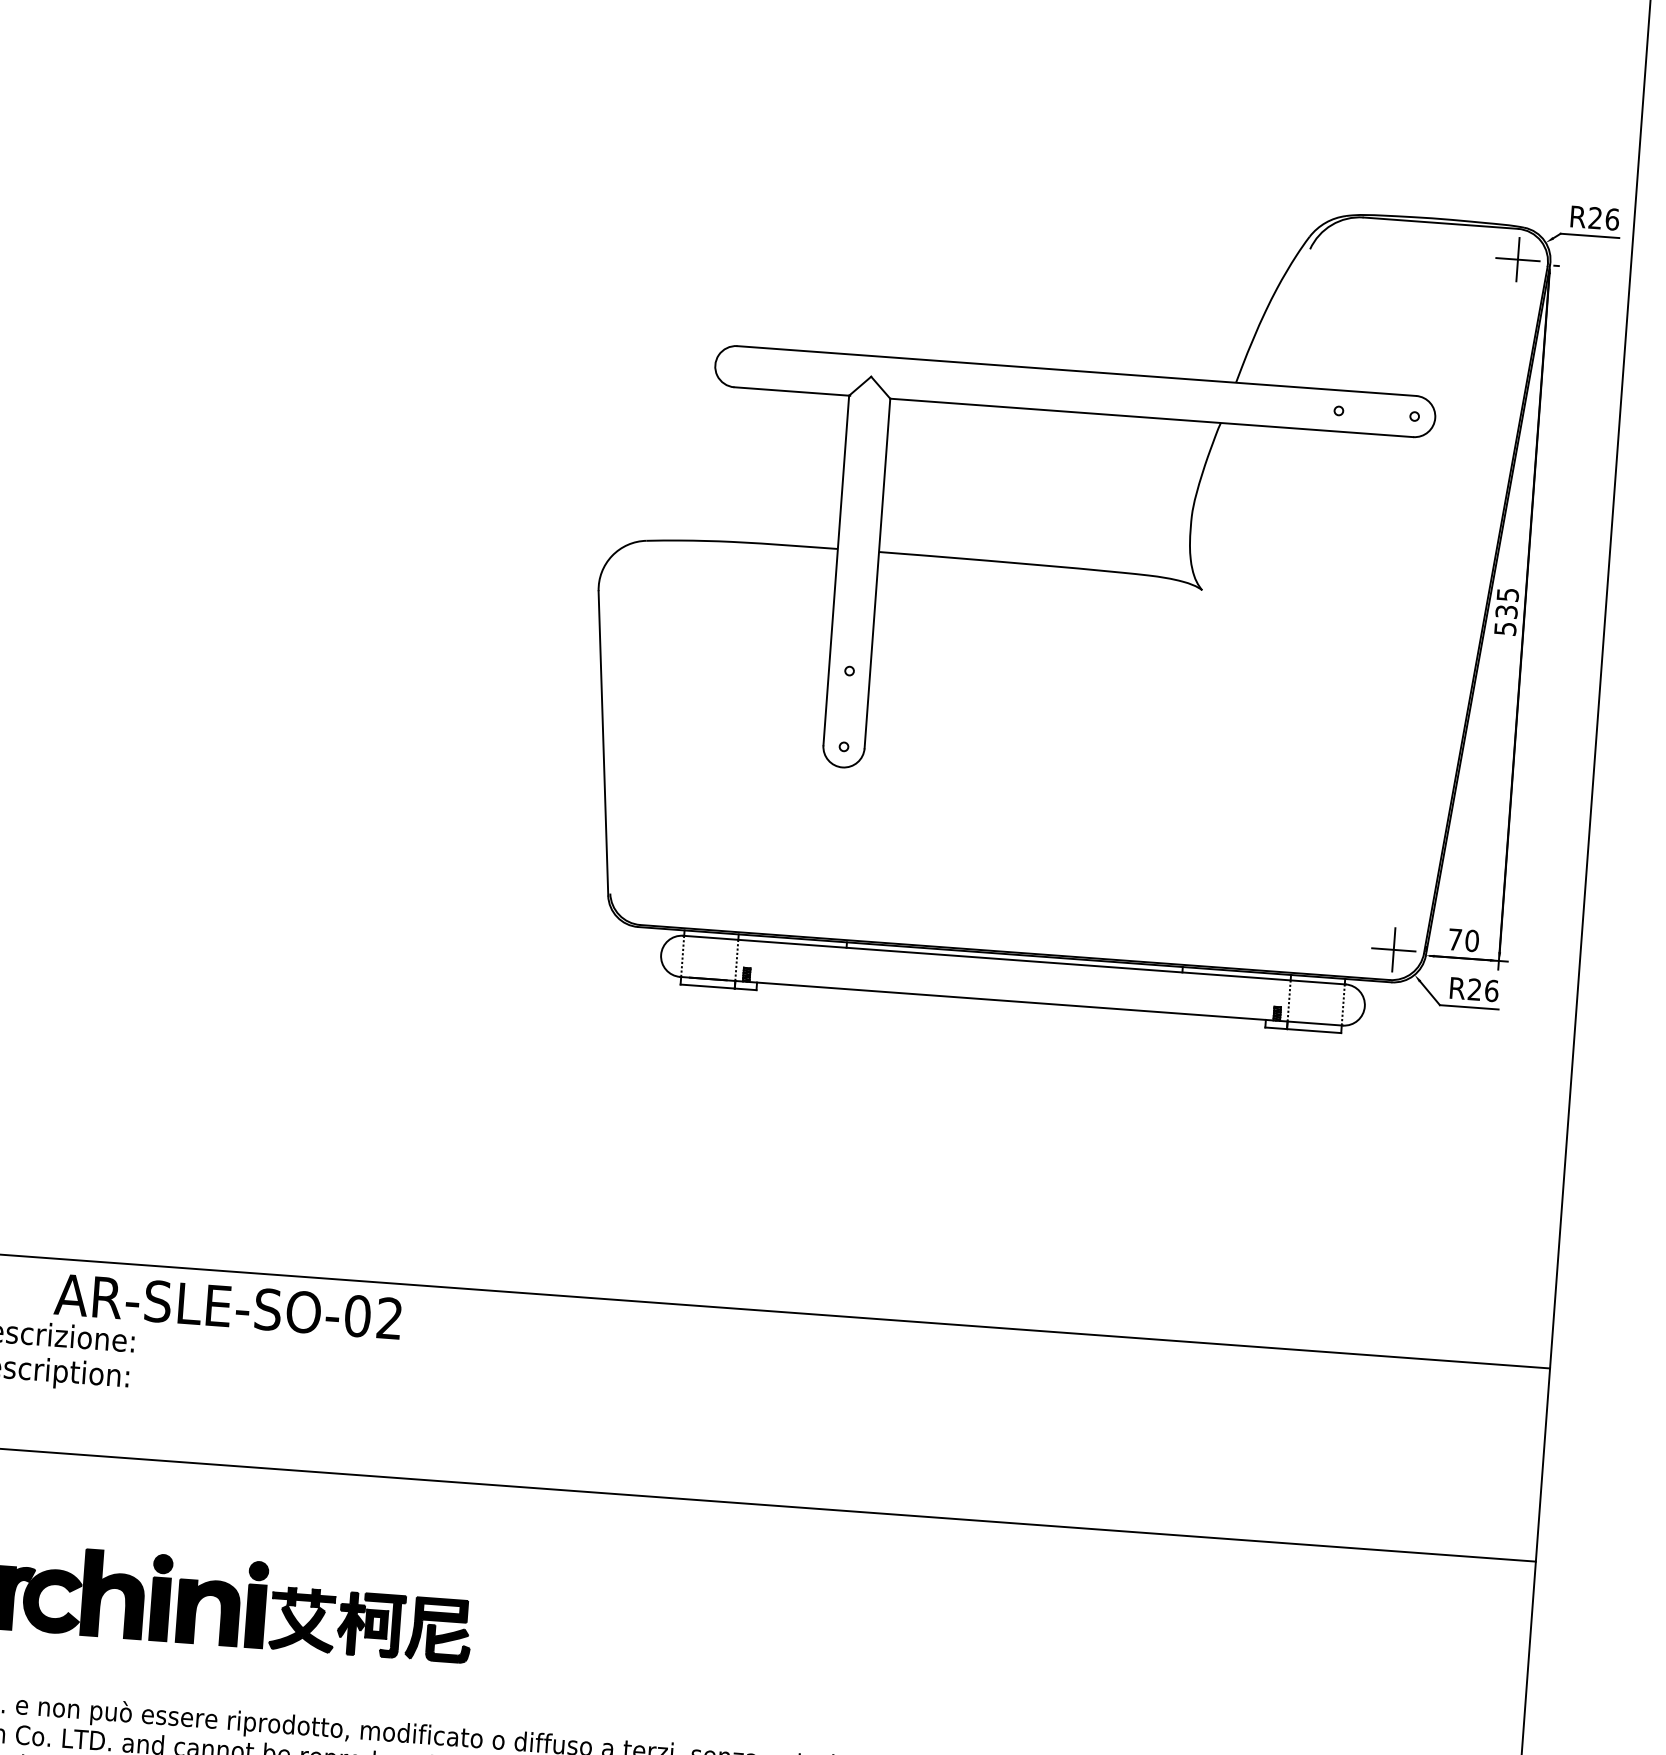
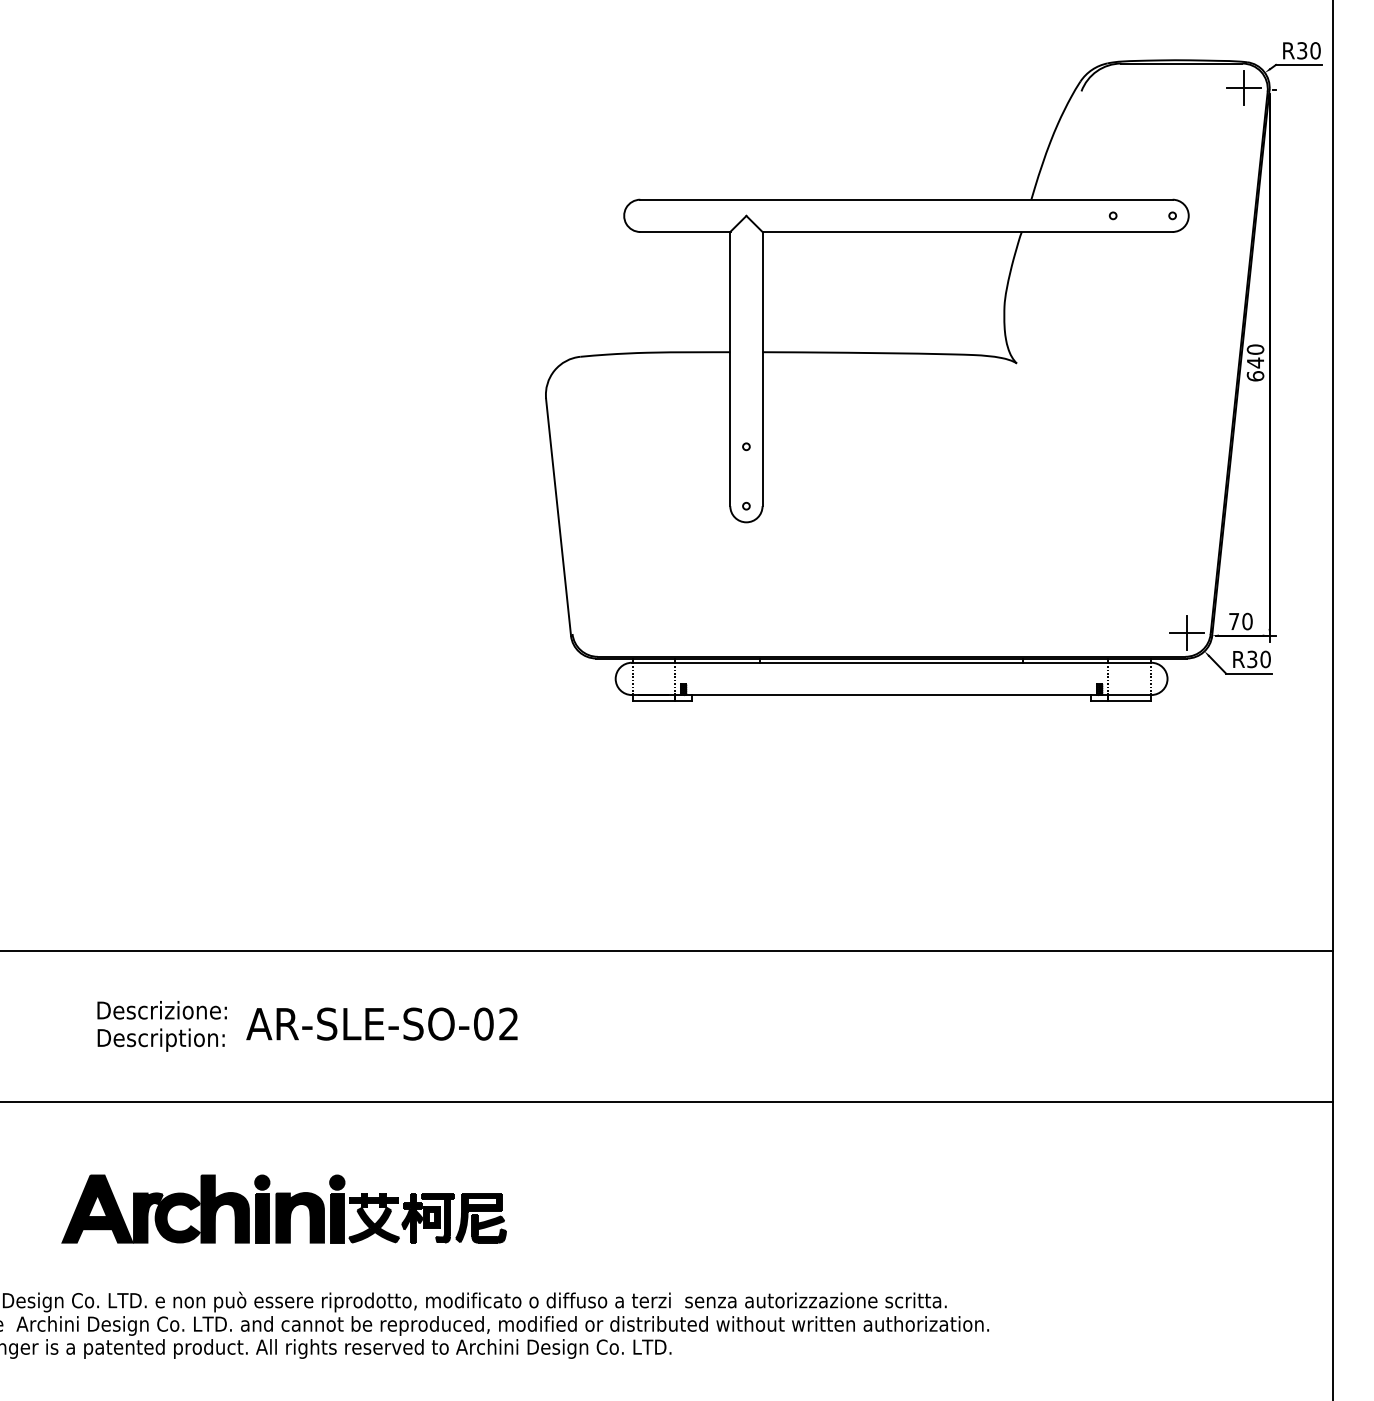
text: (1603, 218) -> (1308, 50), R26 -> R30
text: (1506, 611) -> (1255, 362), 535 -> 640
text: (1482, 990) -> (1258, 659), R26 -> R30
text: (227, 1305) -> (381, 1023), moved

